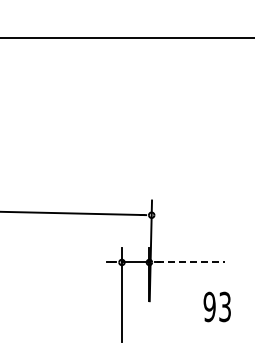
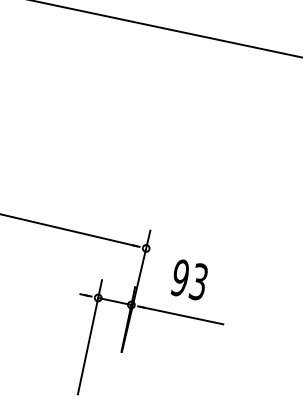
line: (191, 262) -> (182, 315), dashed -> solid
text: (216, 306) -> (188, 279), moved

